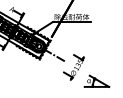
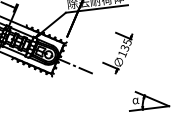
part: (73, 67) -> (117, 52), moved

